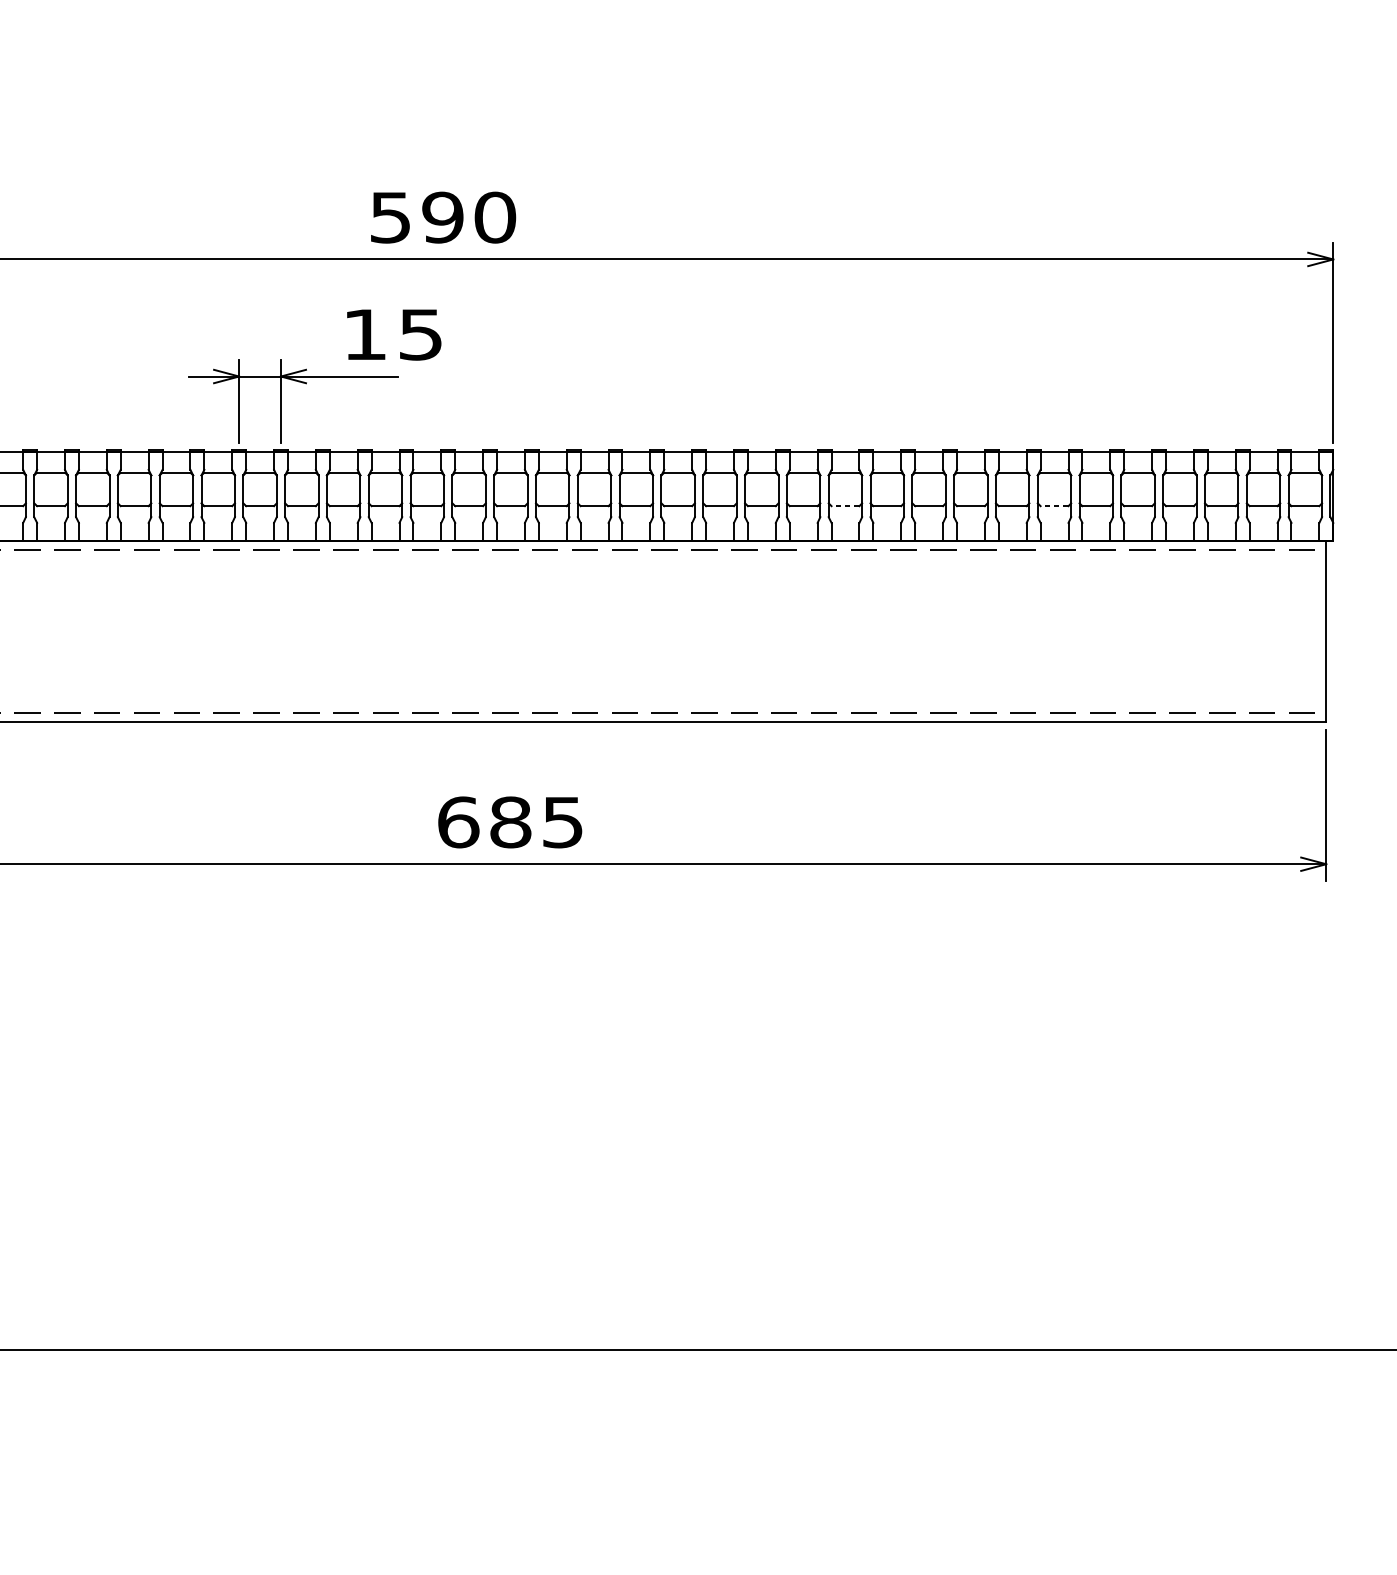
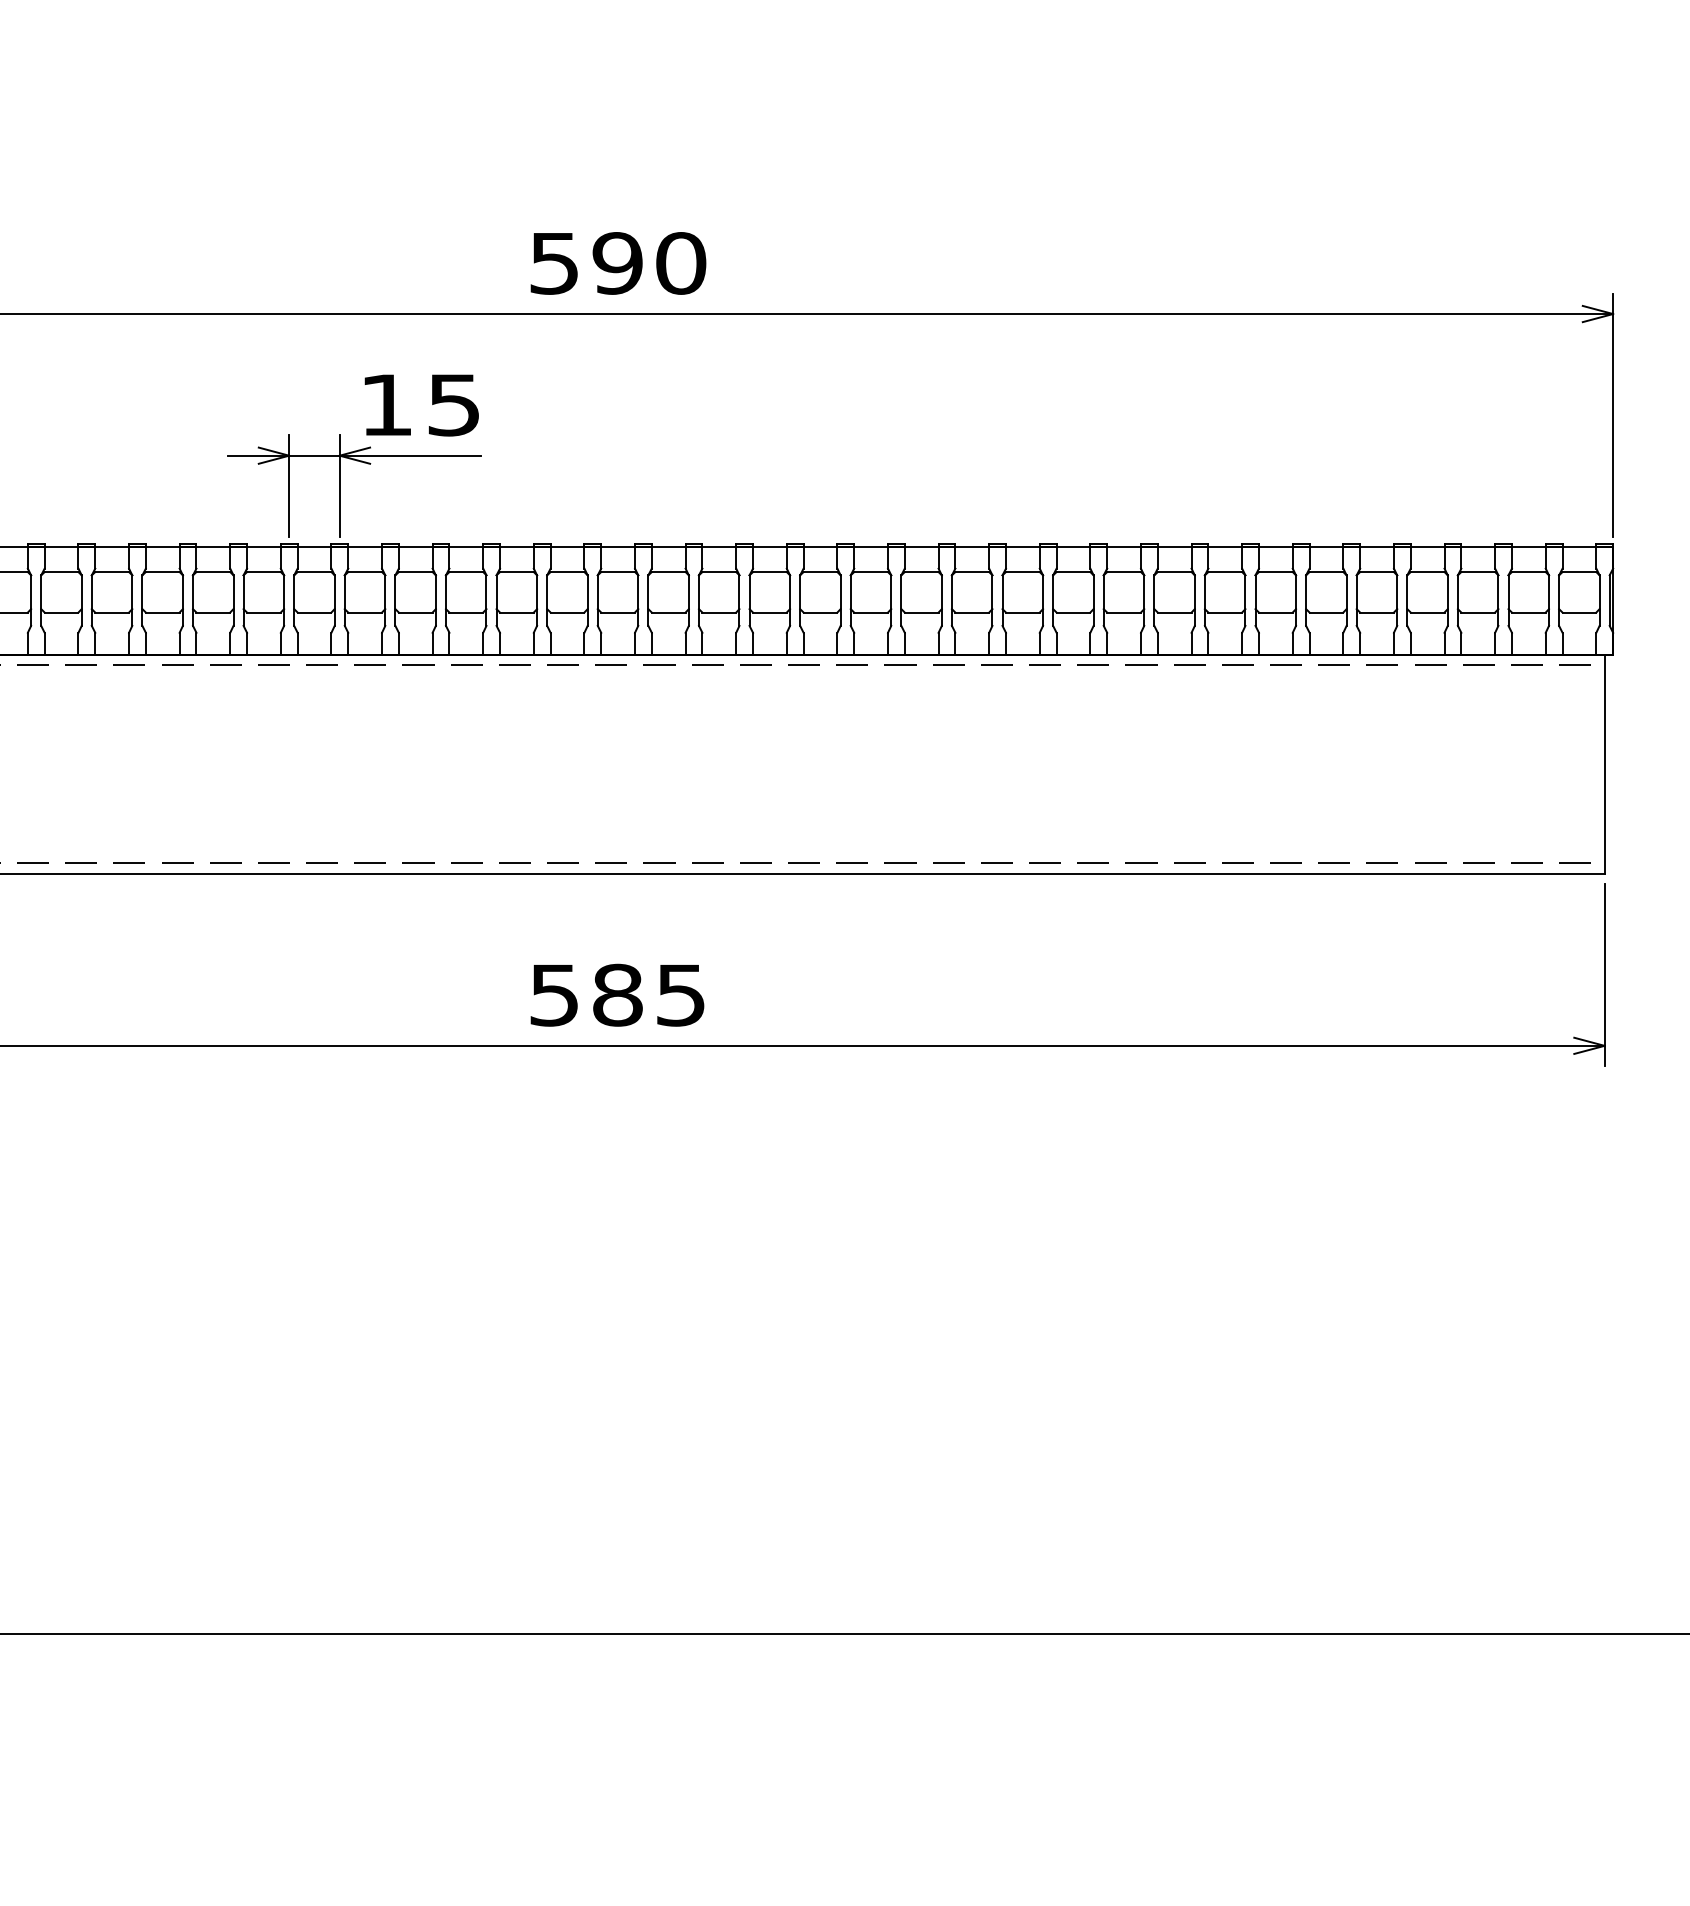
text: (443, 217) -> (618, 263), moved
text: (393, 335) -> (421, 405), moved
line: (845, 506) -> (1022, 612), dashed -> solid
line: (1054, 506) -> (1275, 612), dashed -> solid
text: (459, 821) -> (555, 994), 685 -> 585

